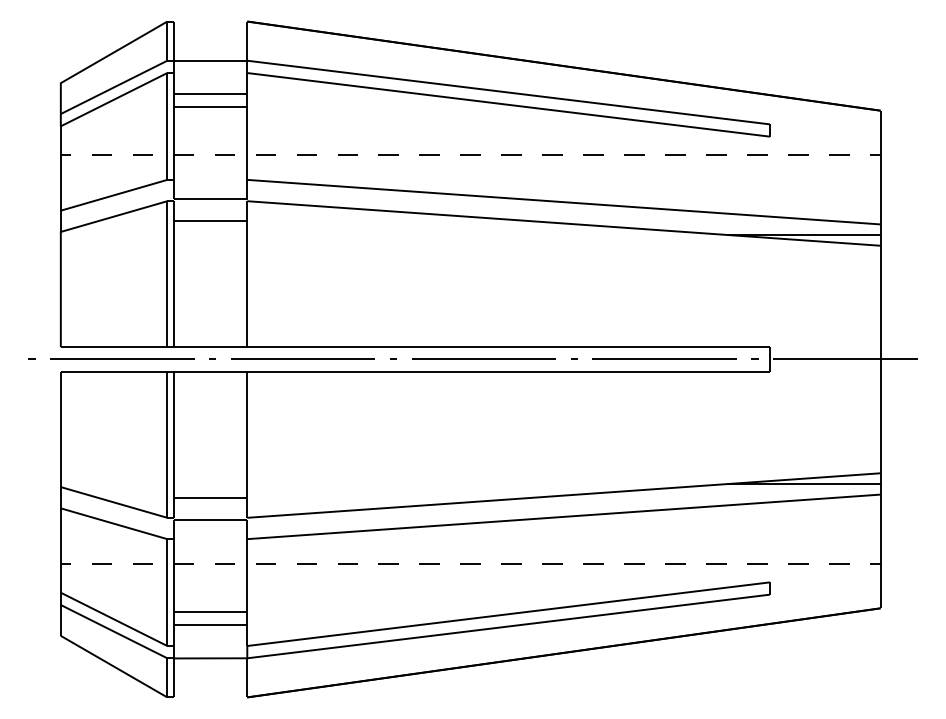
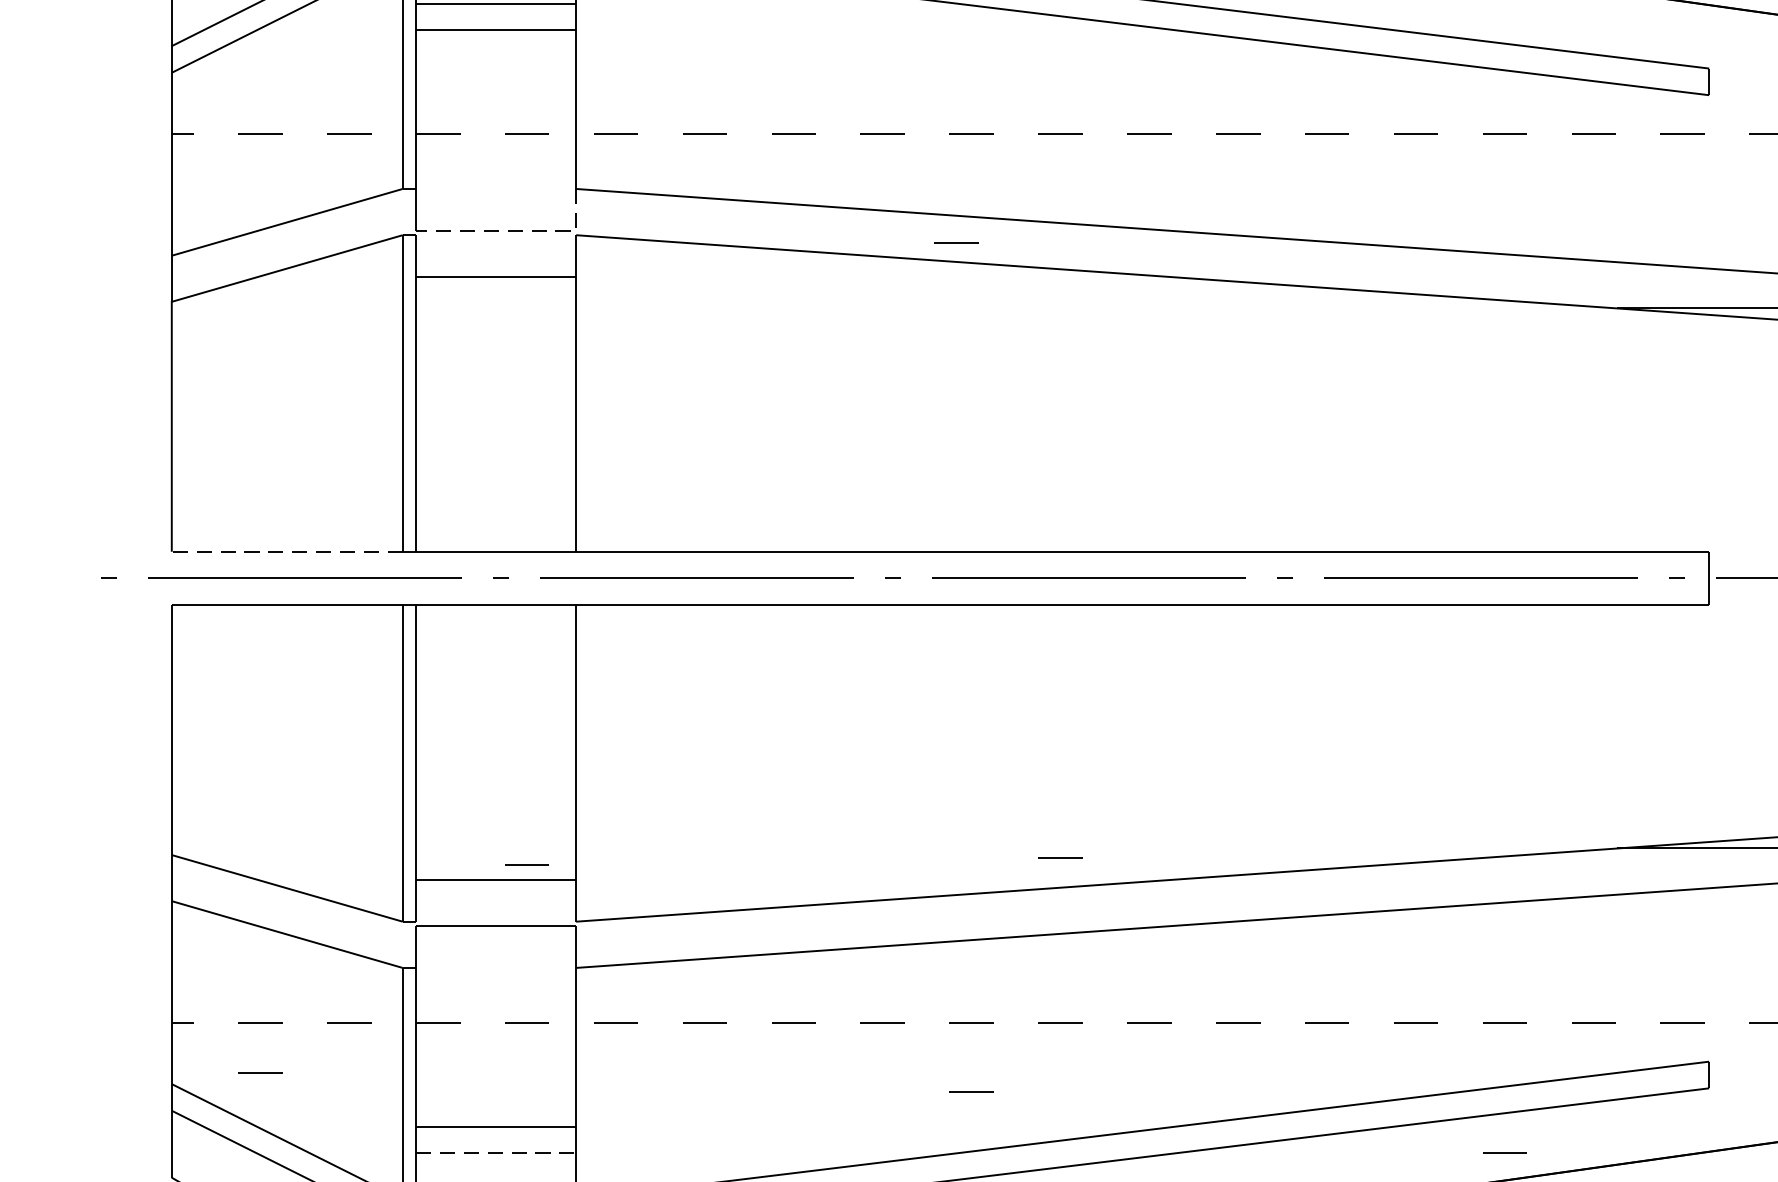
line: (220, 199) -> (517, 231), solid -> dashed
line: (422, 204) -> (955, 242), added
line: (113, 347) -> (285, 552), solid -> dashed
line: (470, 487) -> (1060, 855), added
line: (224, 490) -> (526, 862), added
line: (101, 586) -> (259, 1070), added
line: (429, 595) -> (971, 1090), added
line: (675, 623) -> (1504, 1150), added
line: (210, 624) -> (496, 1153), solid -> dashed

